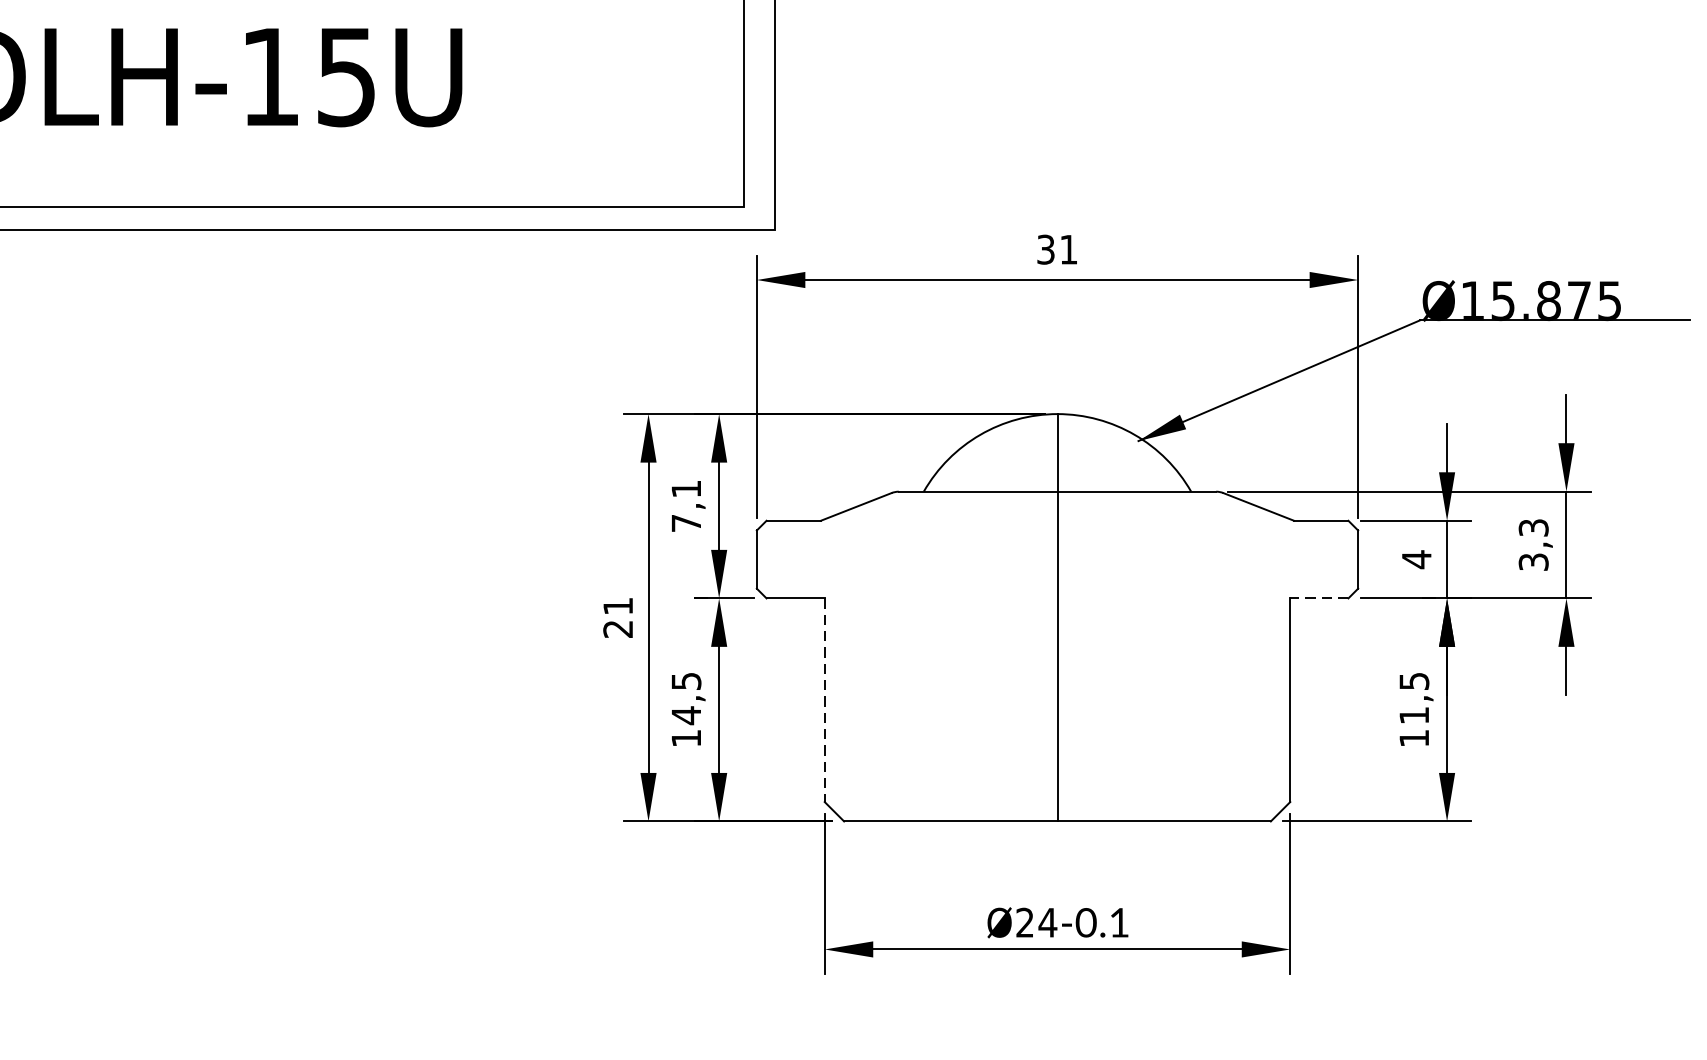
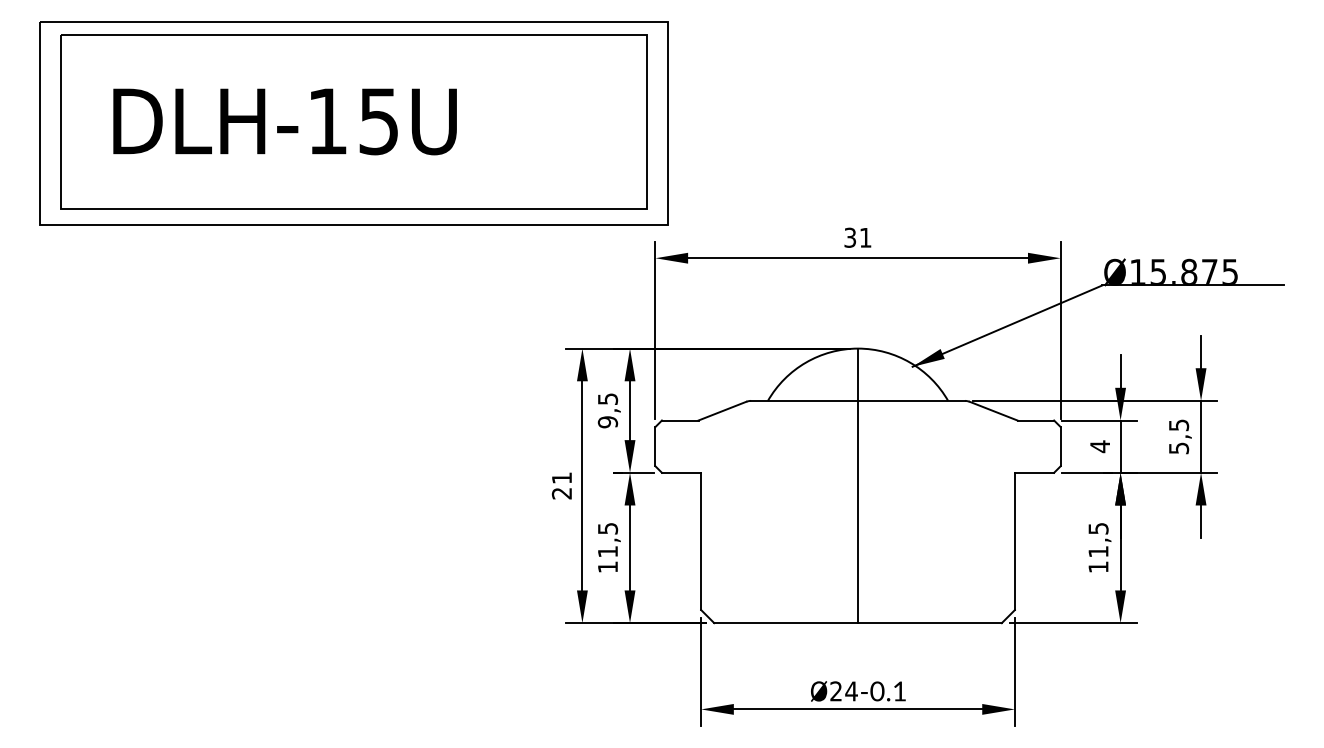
text: (685, 505) -> (607, 410), 7,1 -> 9,5
text: (1532, 544) -> (1178, 436), 3,3 -> 5,5
line: (1319, 597) -> (1034, 472), dashed -> solid
line: (825, 700) -> (701, 541), dashed -> solid
text: (685, 715) -> (607, 551), 14,5 -> 11,5

